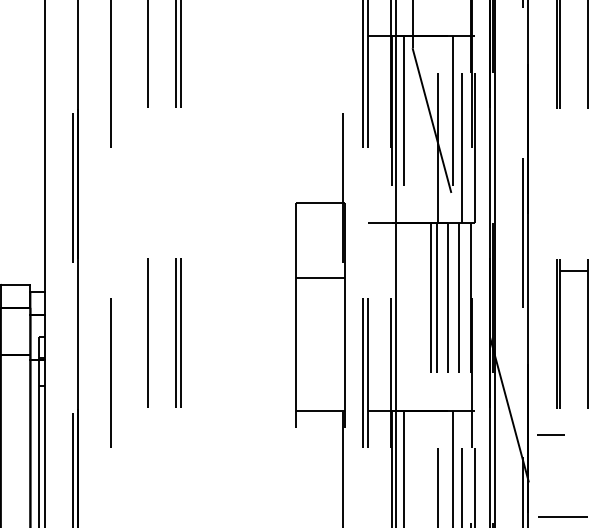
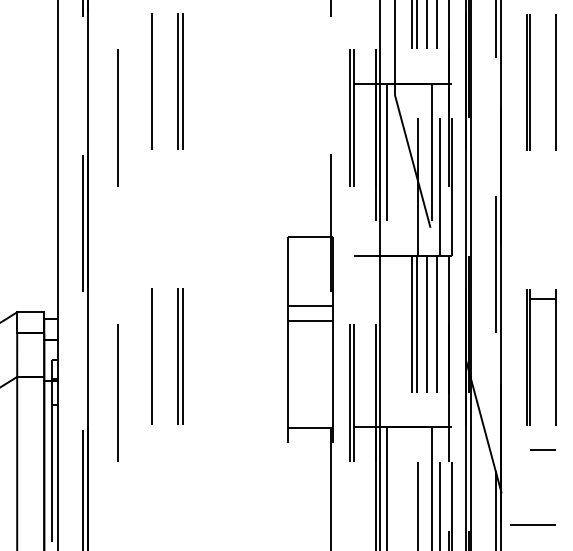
line: (319, 293) -> (309, 320), added
line: (550, 434) -> (542, 449), moved

